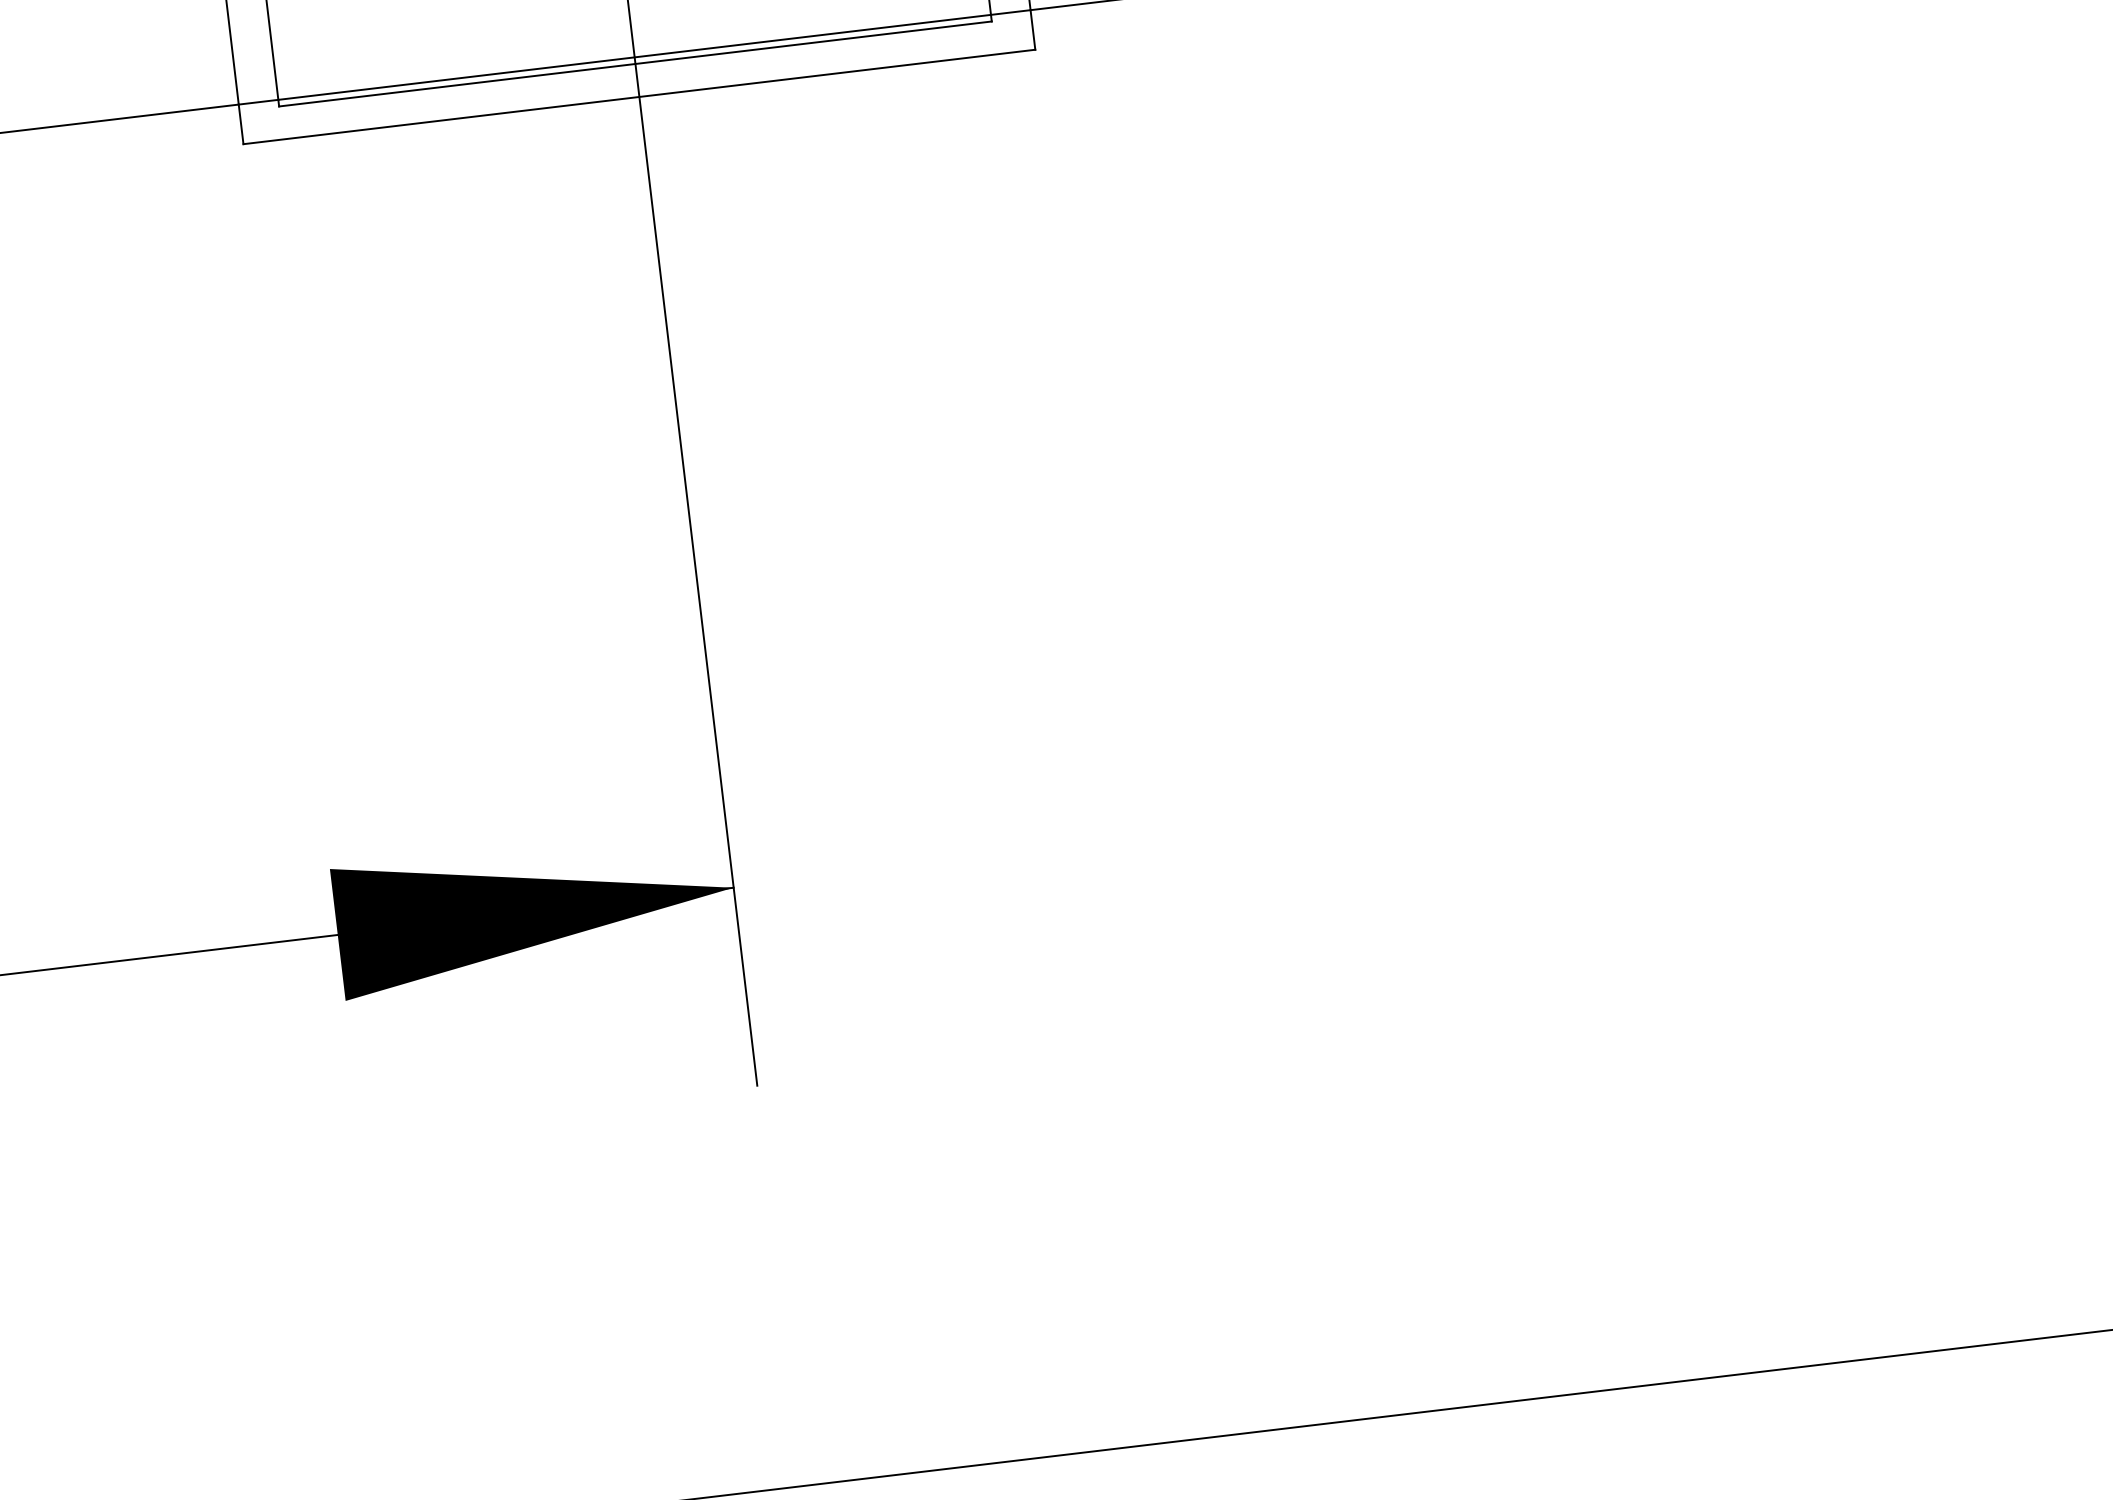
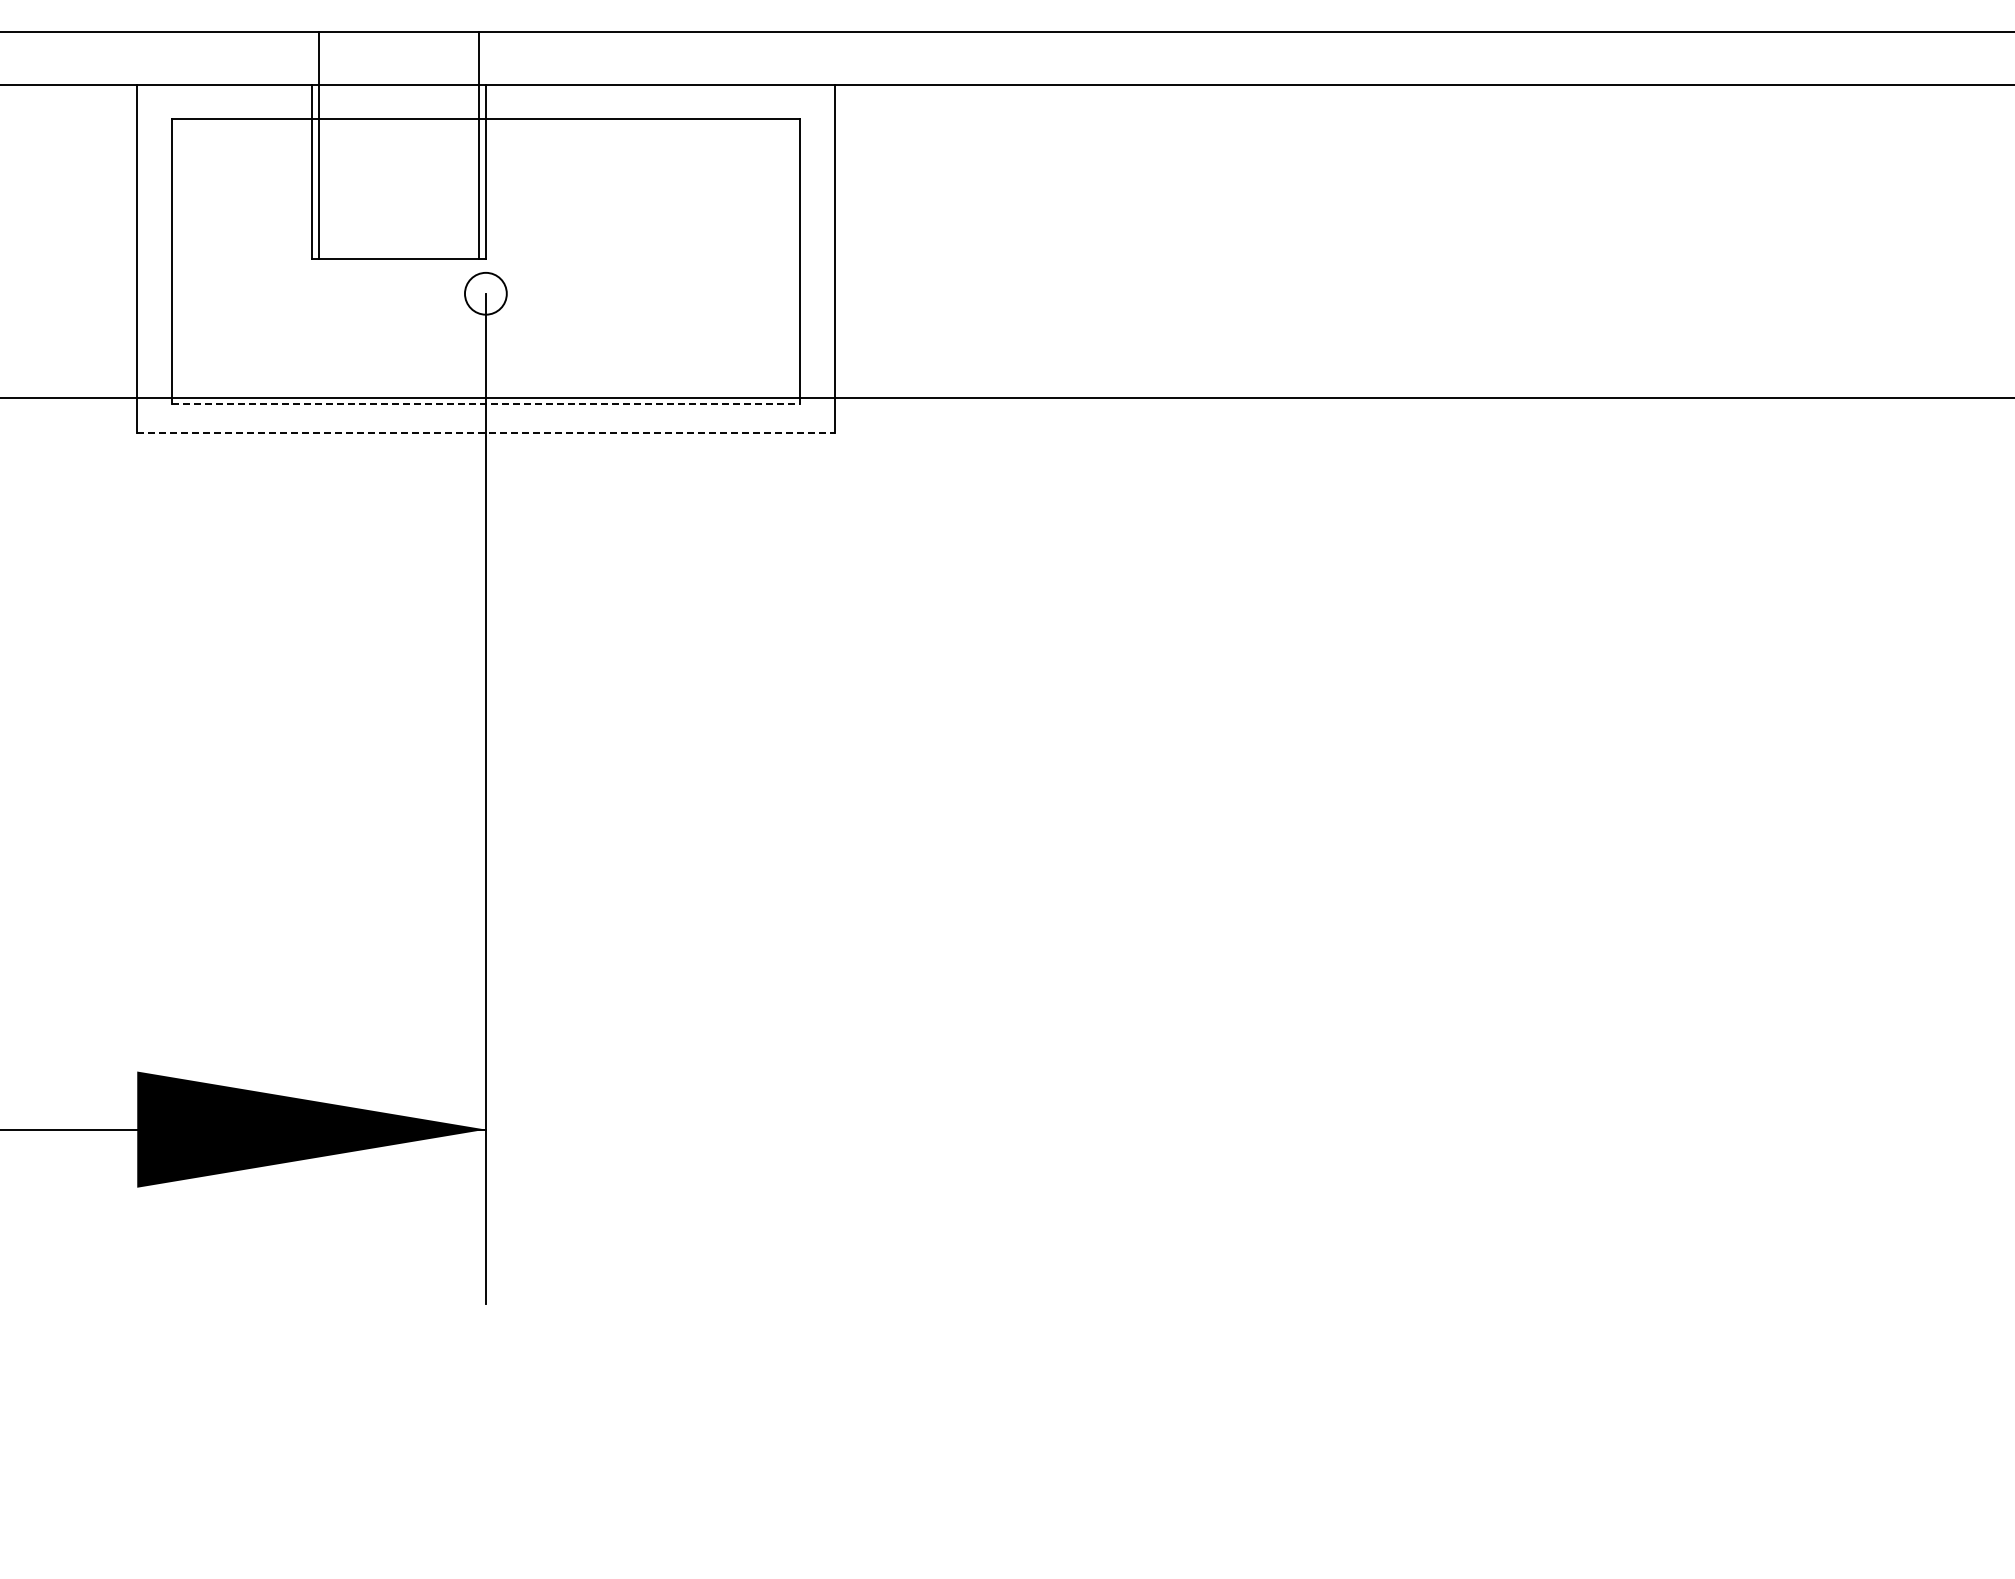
line: (635, 64) -> (485, 404), solid -> dashed
line: (638, 97) -> (485, 433), solid -> dashed

